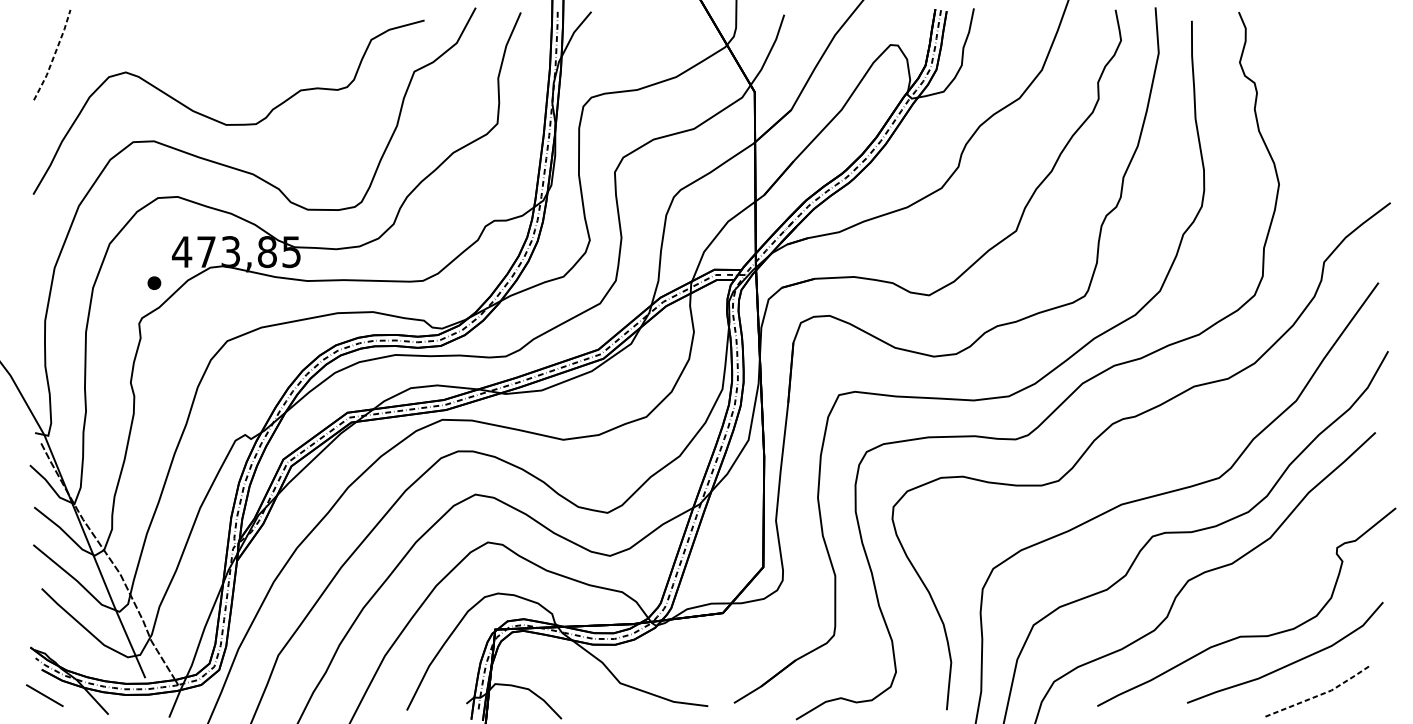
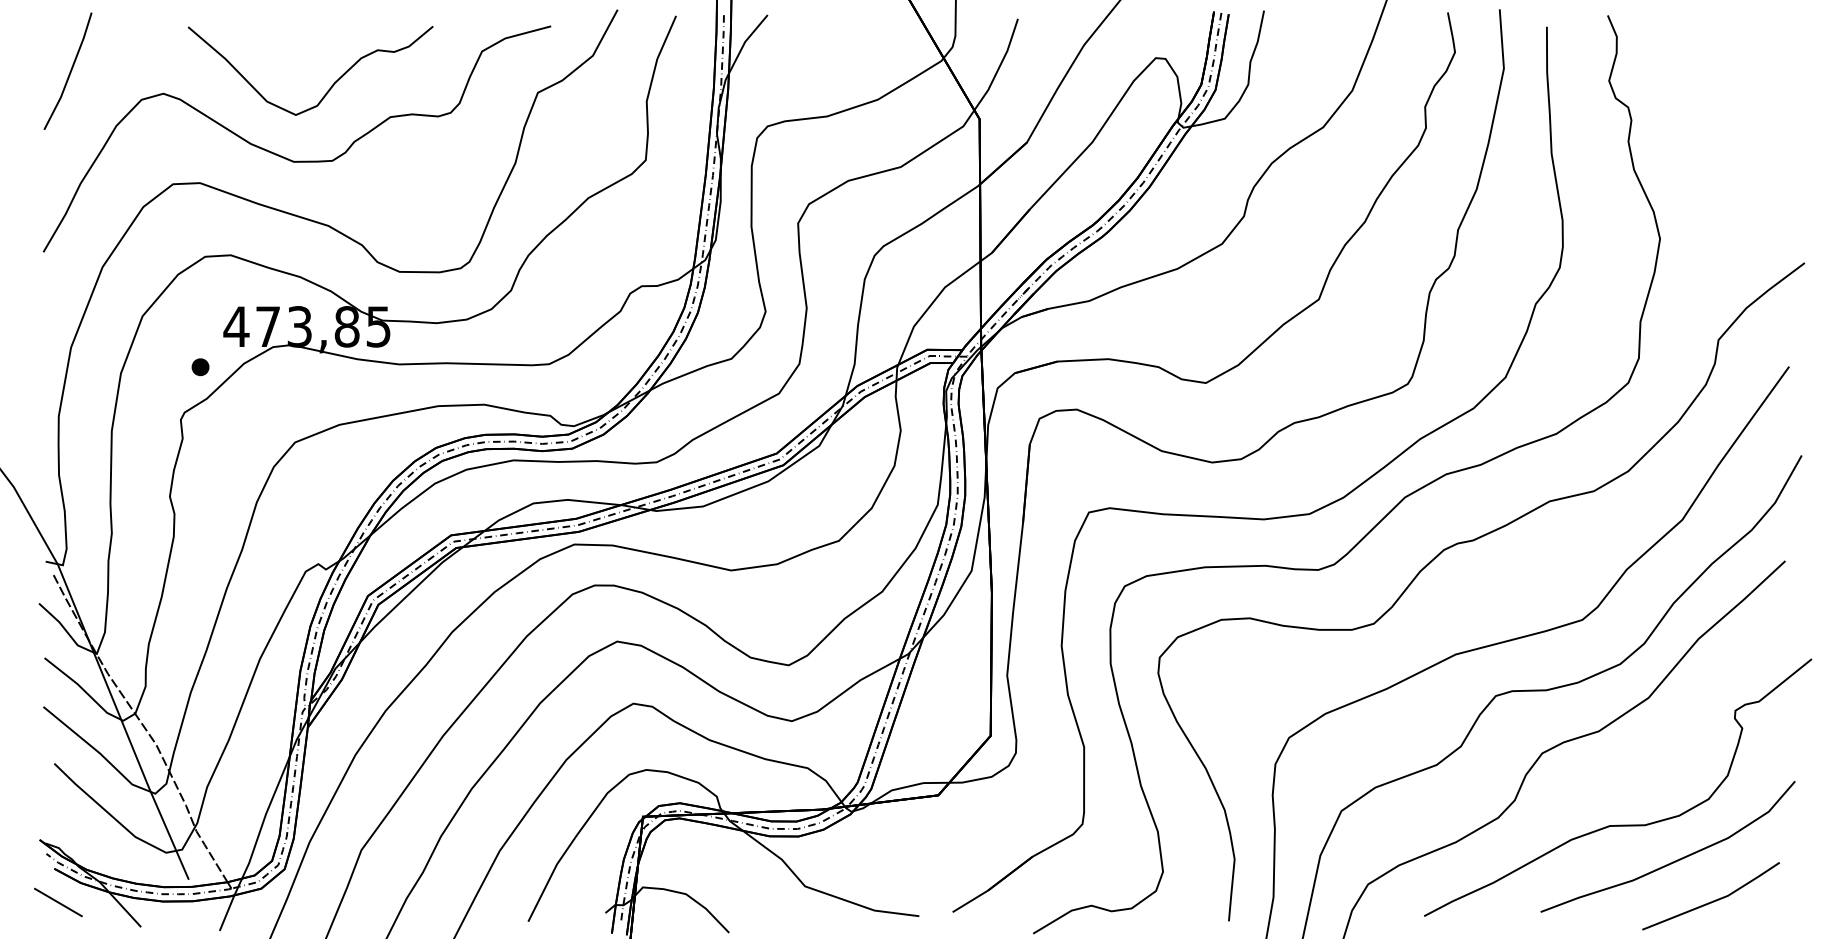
line: (54, 56) -> (70, 72), dashed -> solid
curve: (255, 66) -> (331, 85), added
line: (1321, 694) -> (1715, 900), dashed -> solid

